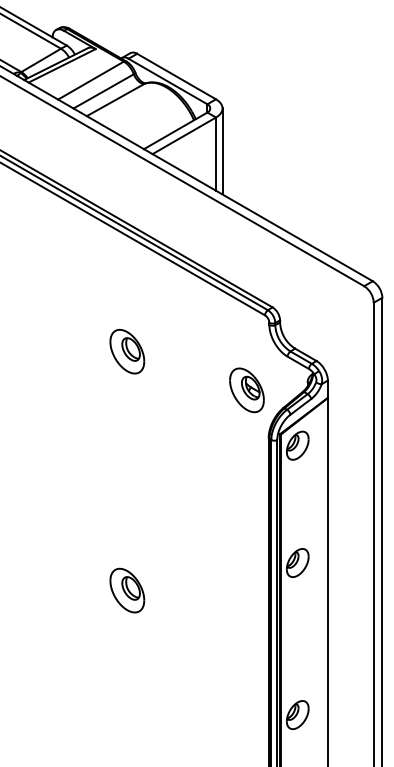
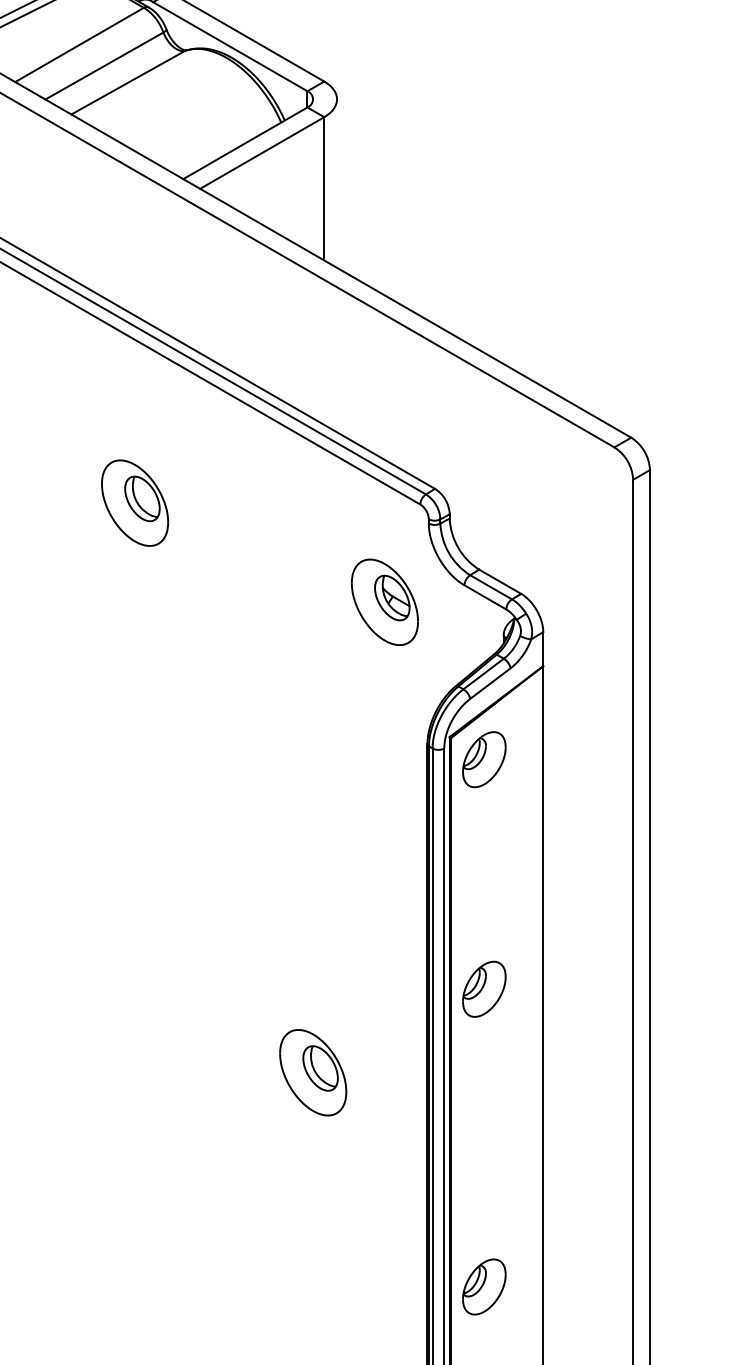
line: (222, 151) -> (337, 183), removed
part: (127, 351) -> (135, 502), moved
part: (246, 390) -> (383, 602), moved
part: (127, 590) -> (313, 1072), moved

